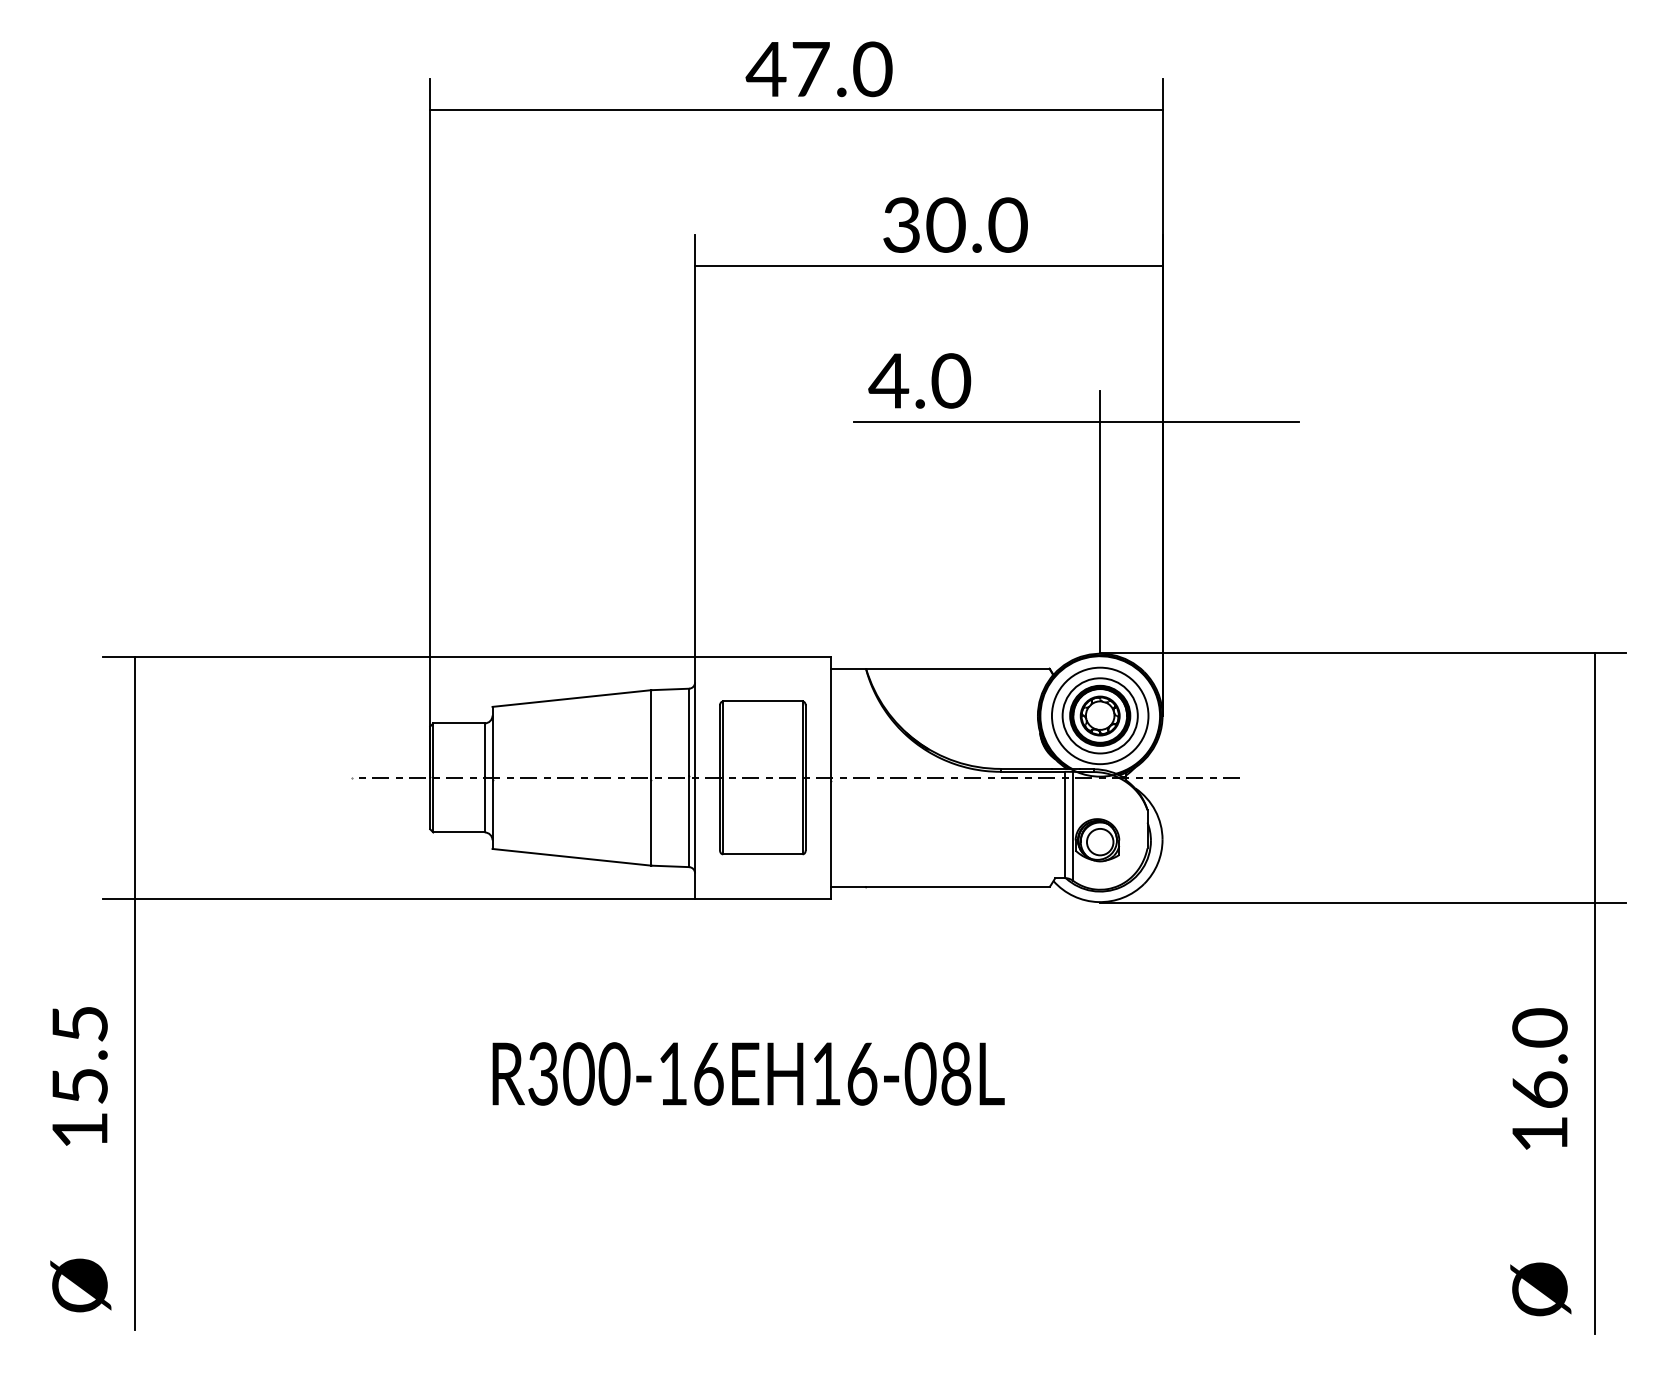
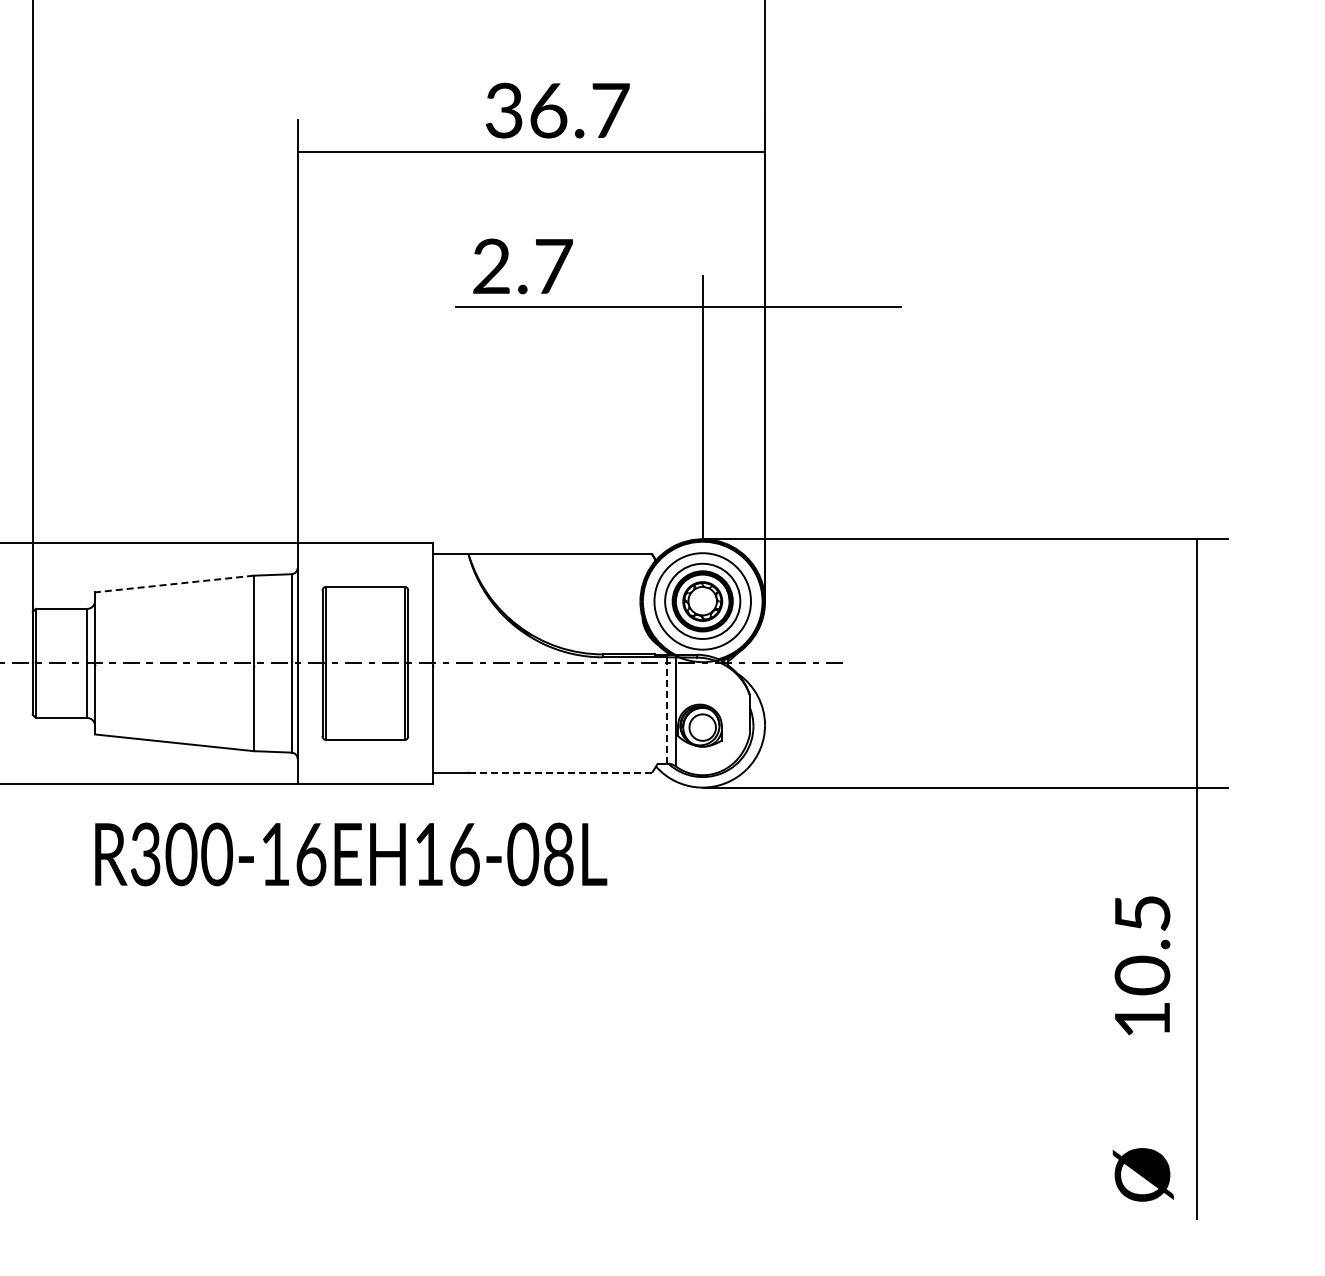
text: (976, 224) -> (579, 110), 30.0 -> 36.7
text: (919, 380) -> (522, 266), 4.0 -> 2.7
line: (572, 698) -> (175, 584), solid -> dashed
line: (1064, 824) -> (667, 710), solid -> dashed
line: (957, 887) -> (560, 773), solid -> dashed
text: (1539, 1058) -> (1142, 944), 16.0 -> 10.5
text: (748, 1073) -> (351, 854), moved

